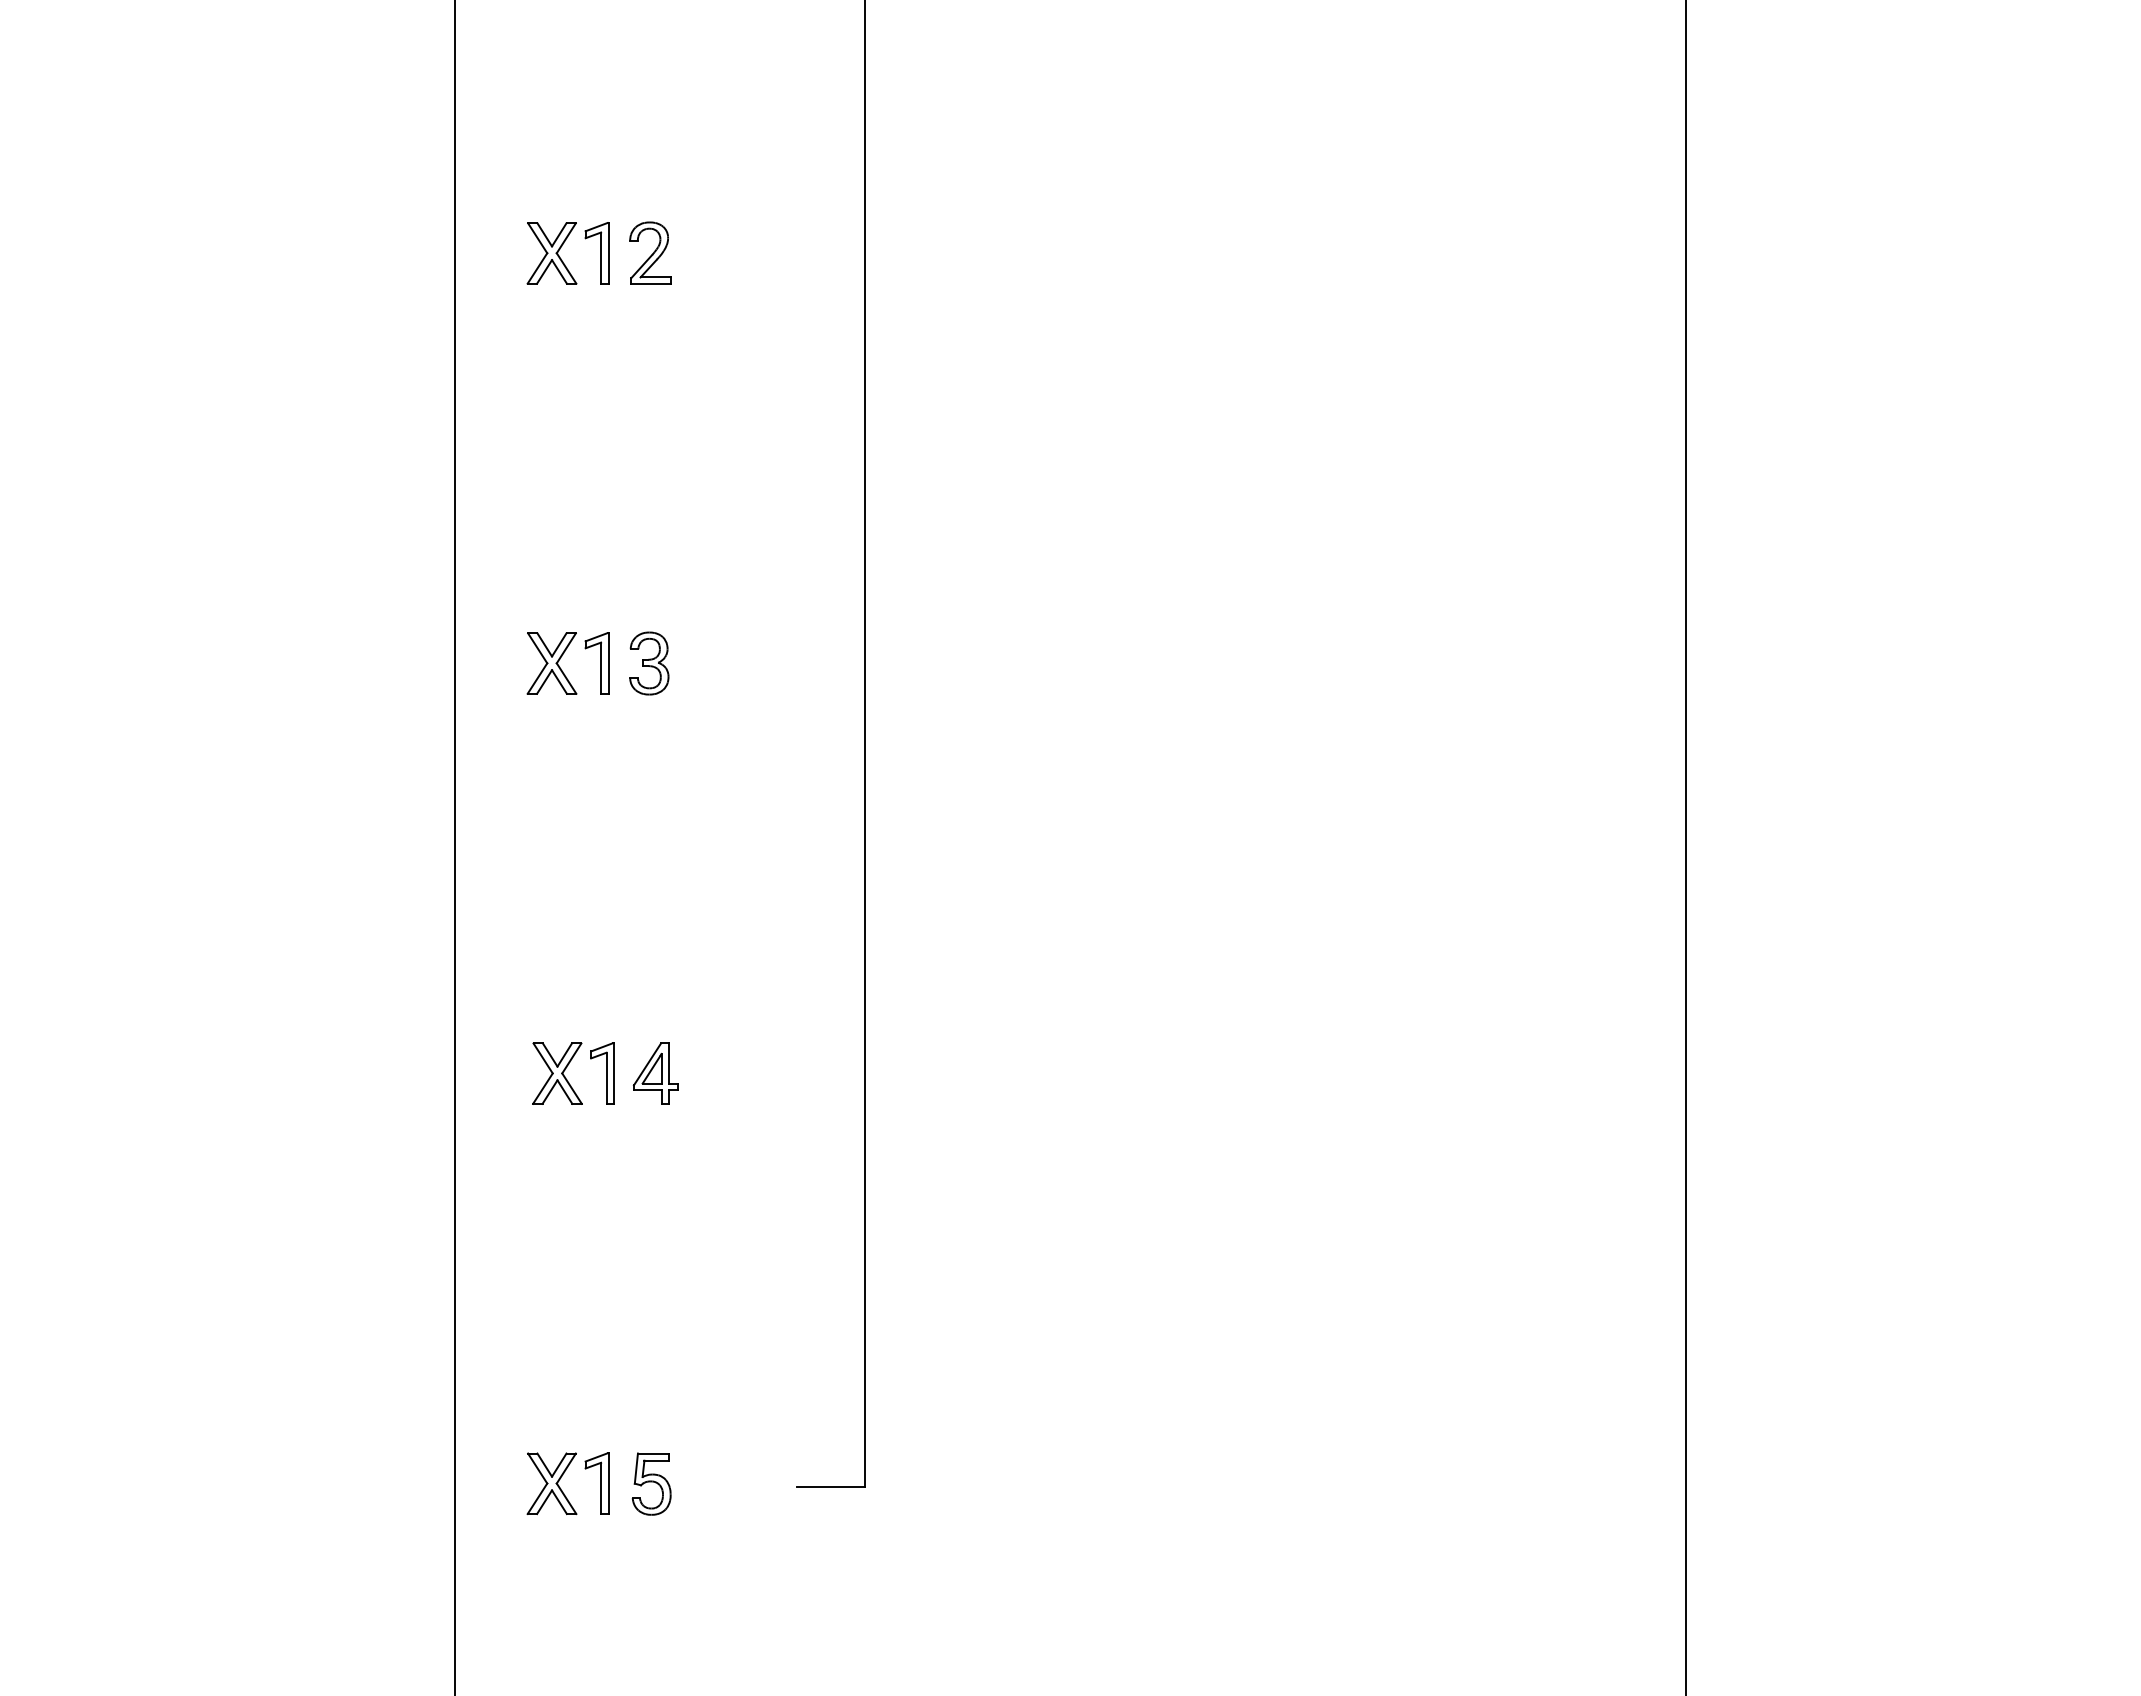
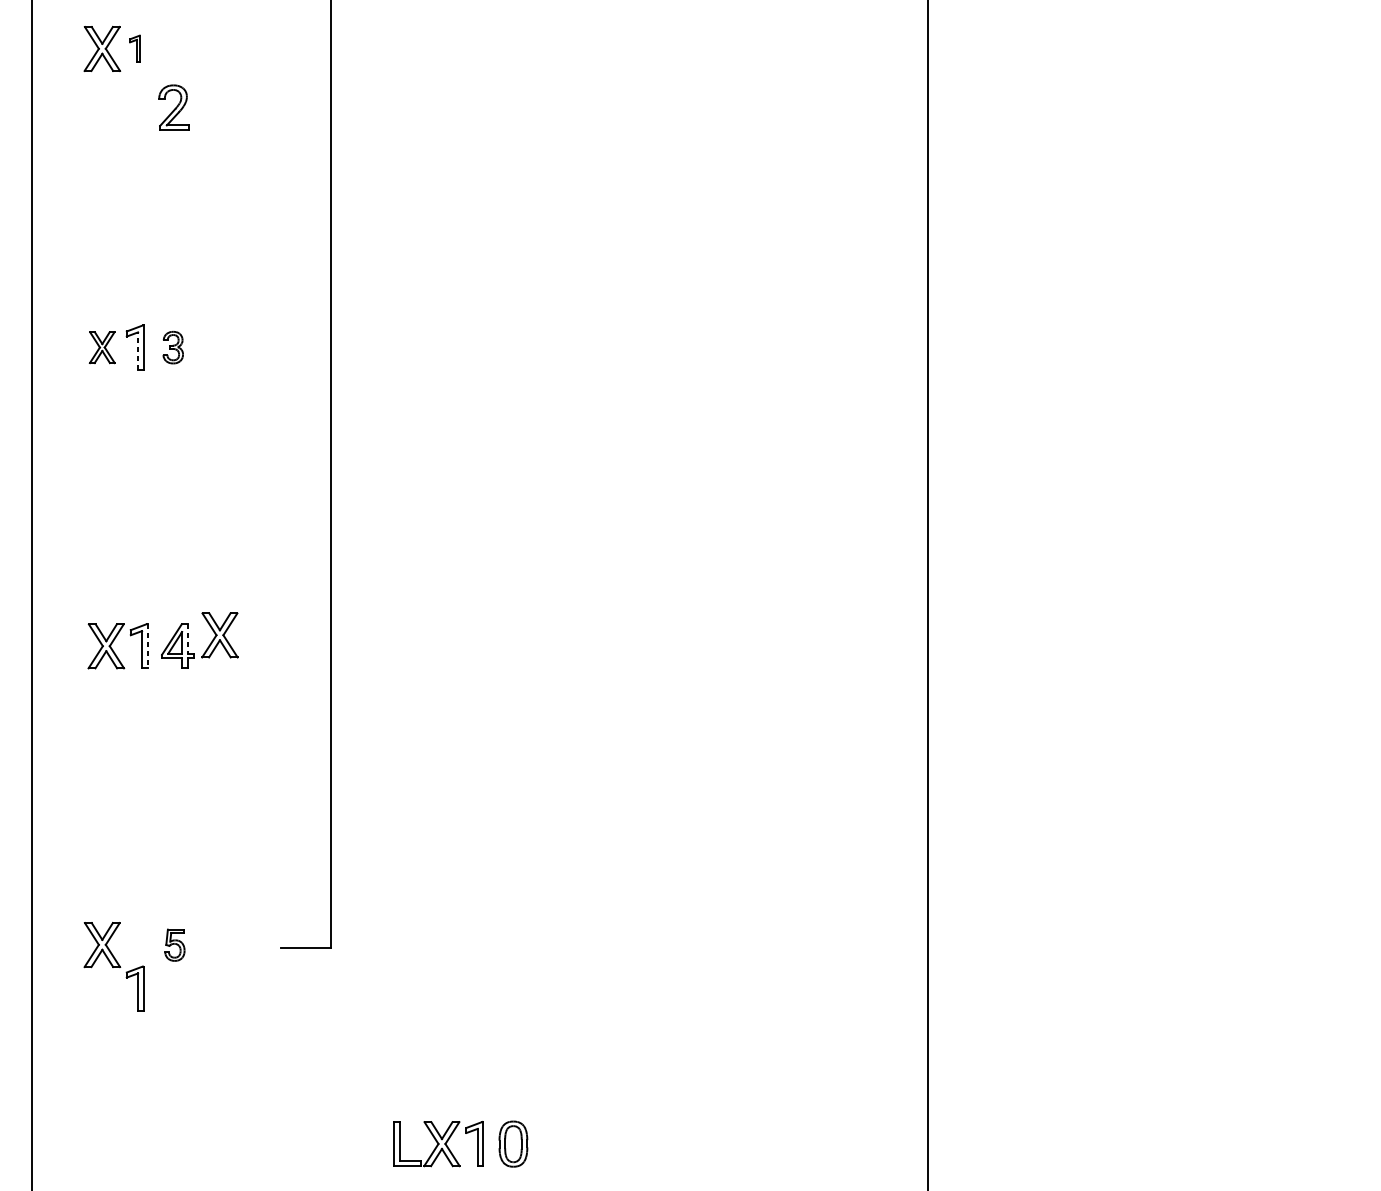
part: (650, 252) -> (174, 107), moved
part: (596, 253) -> (134, 49), size x0.6
part: (551, 663) -> (101, 347), size x0.7
part: (649, 663) -> (173, 347), size x0.7
line: (601, 668) -> (138, 351), solid -> dashed
part: (713, 1058) -> (219, 635), added
line: (669, 1064) -> (187, 639), solid -> dashed
line: (614, 1074) -> (147, 646), solid -> dashed
part: (596, 1483) -> (134, 988), moved
part: (651, 1483) -> (174, 944), size x0.7

